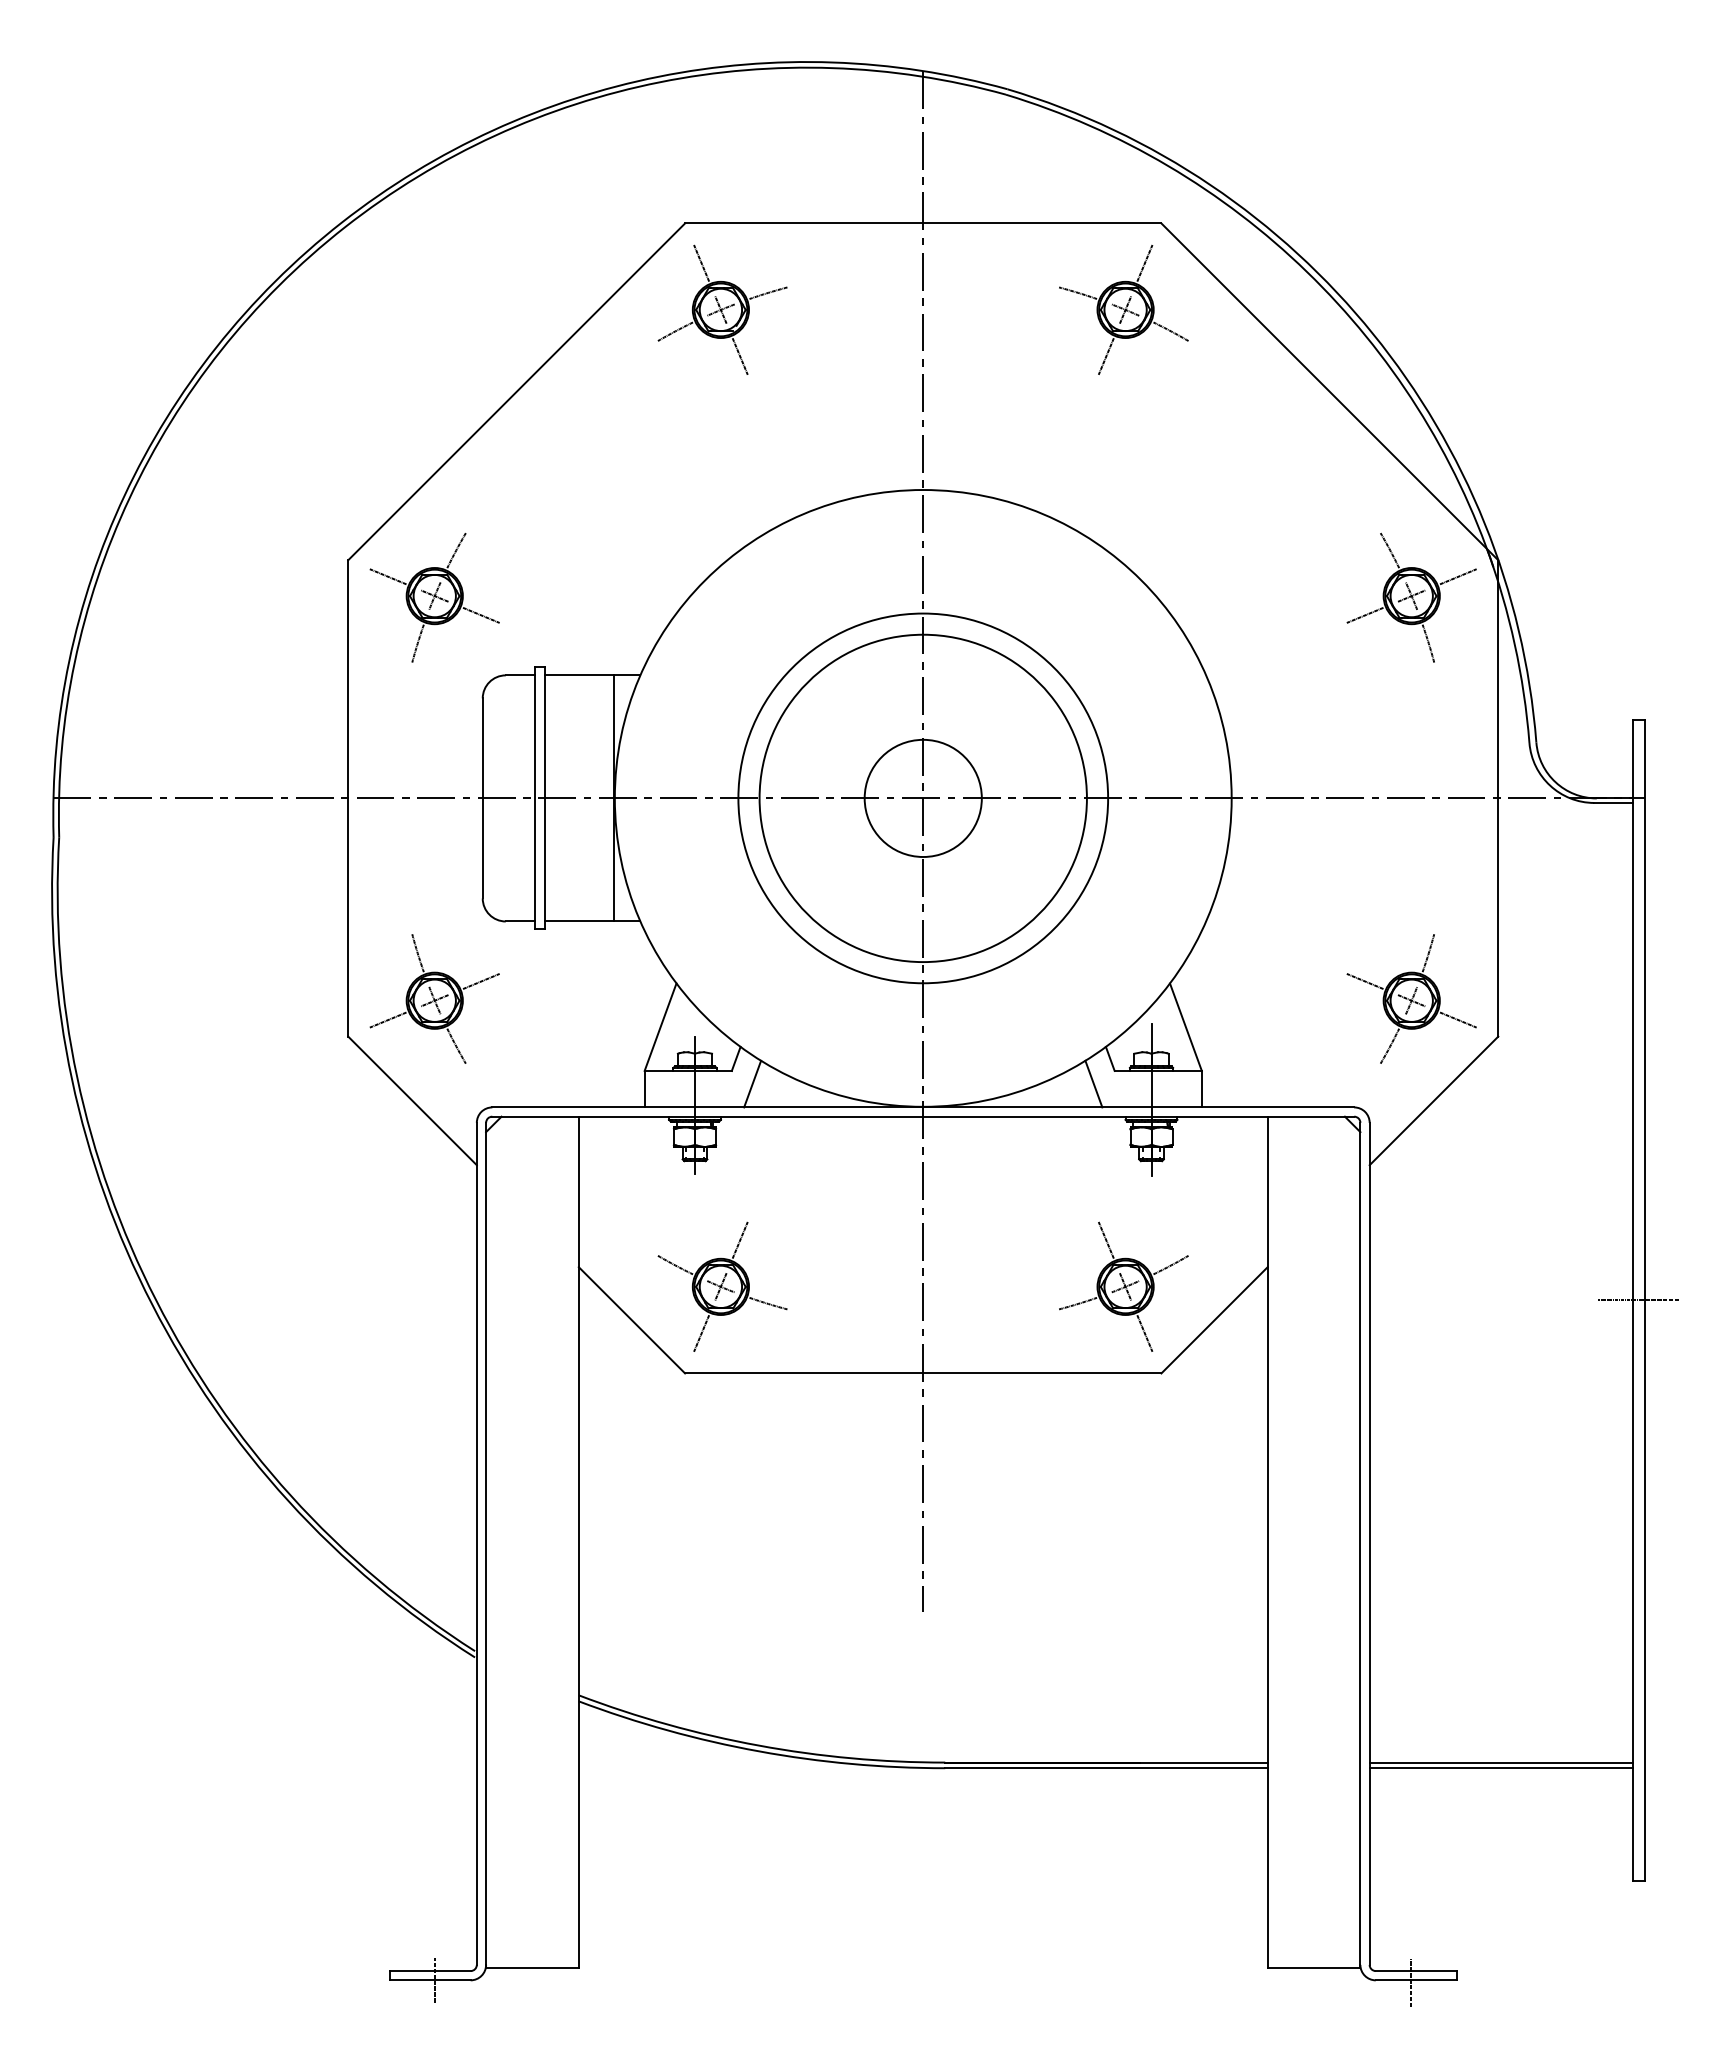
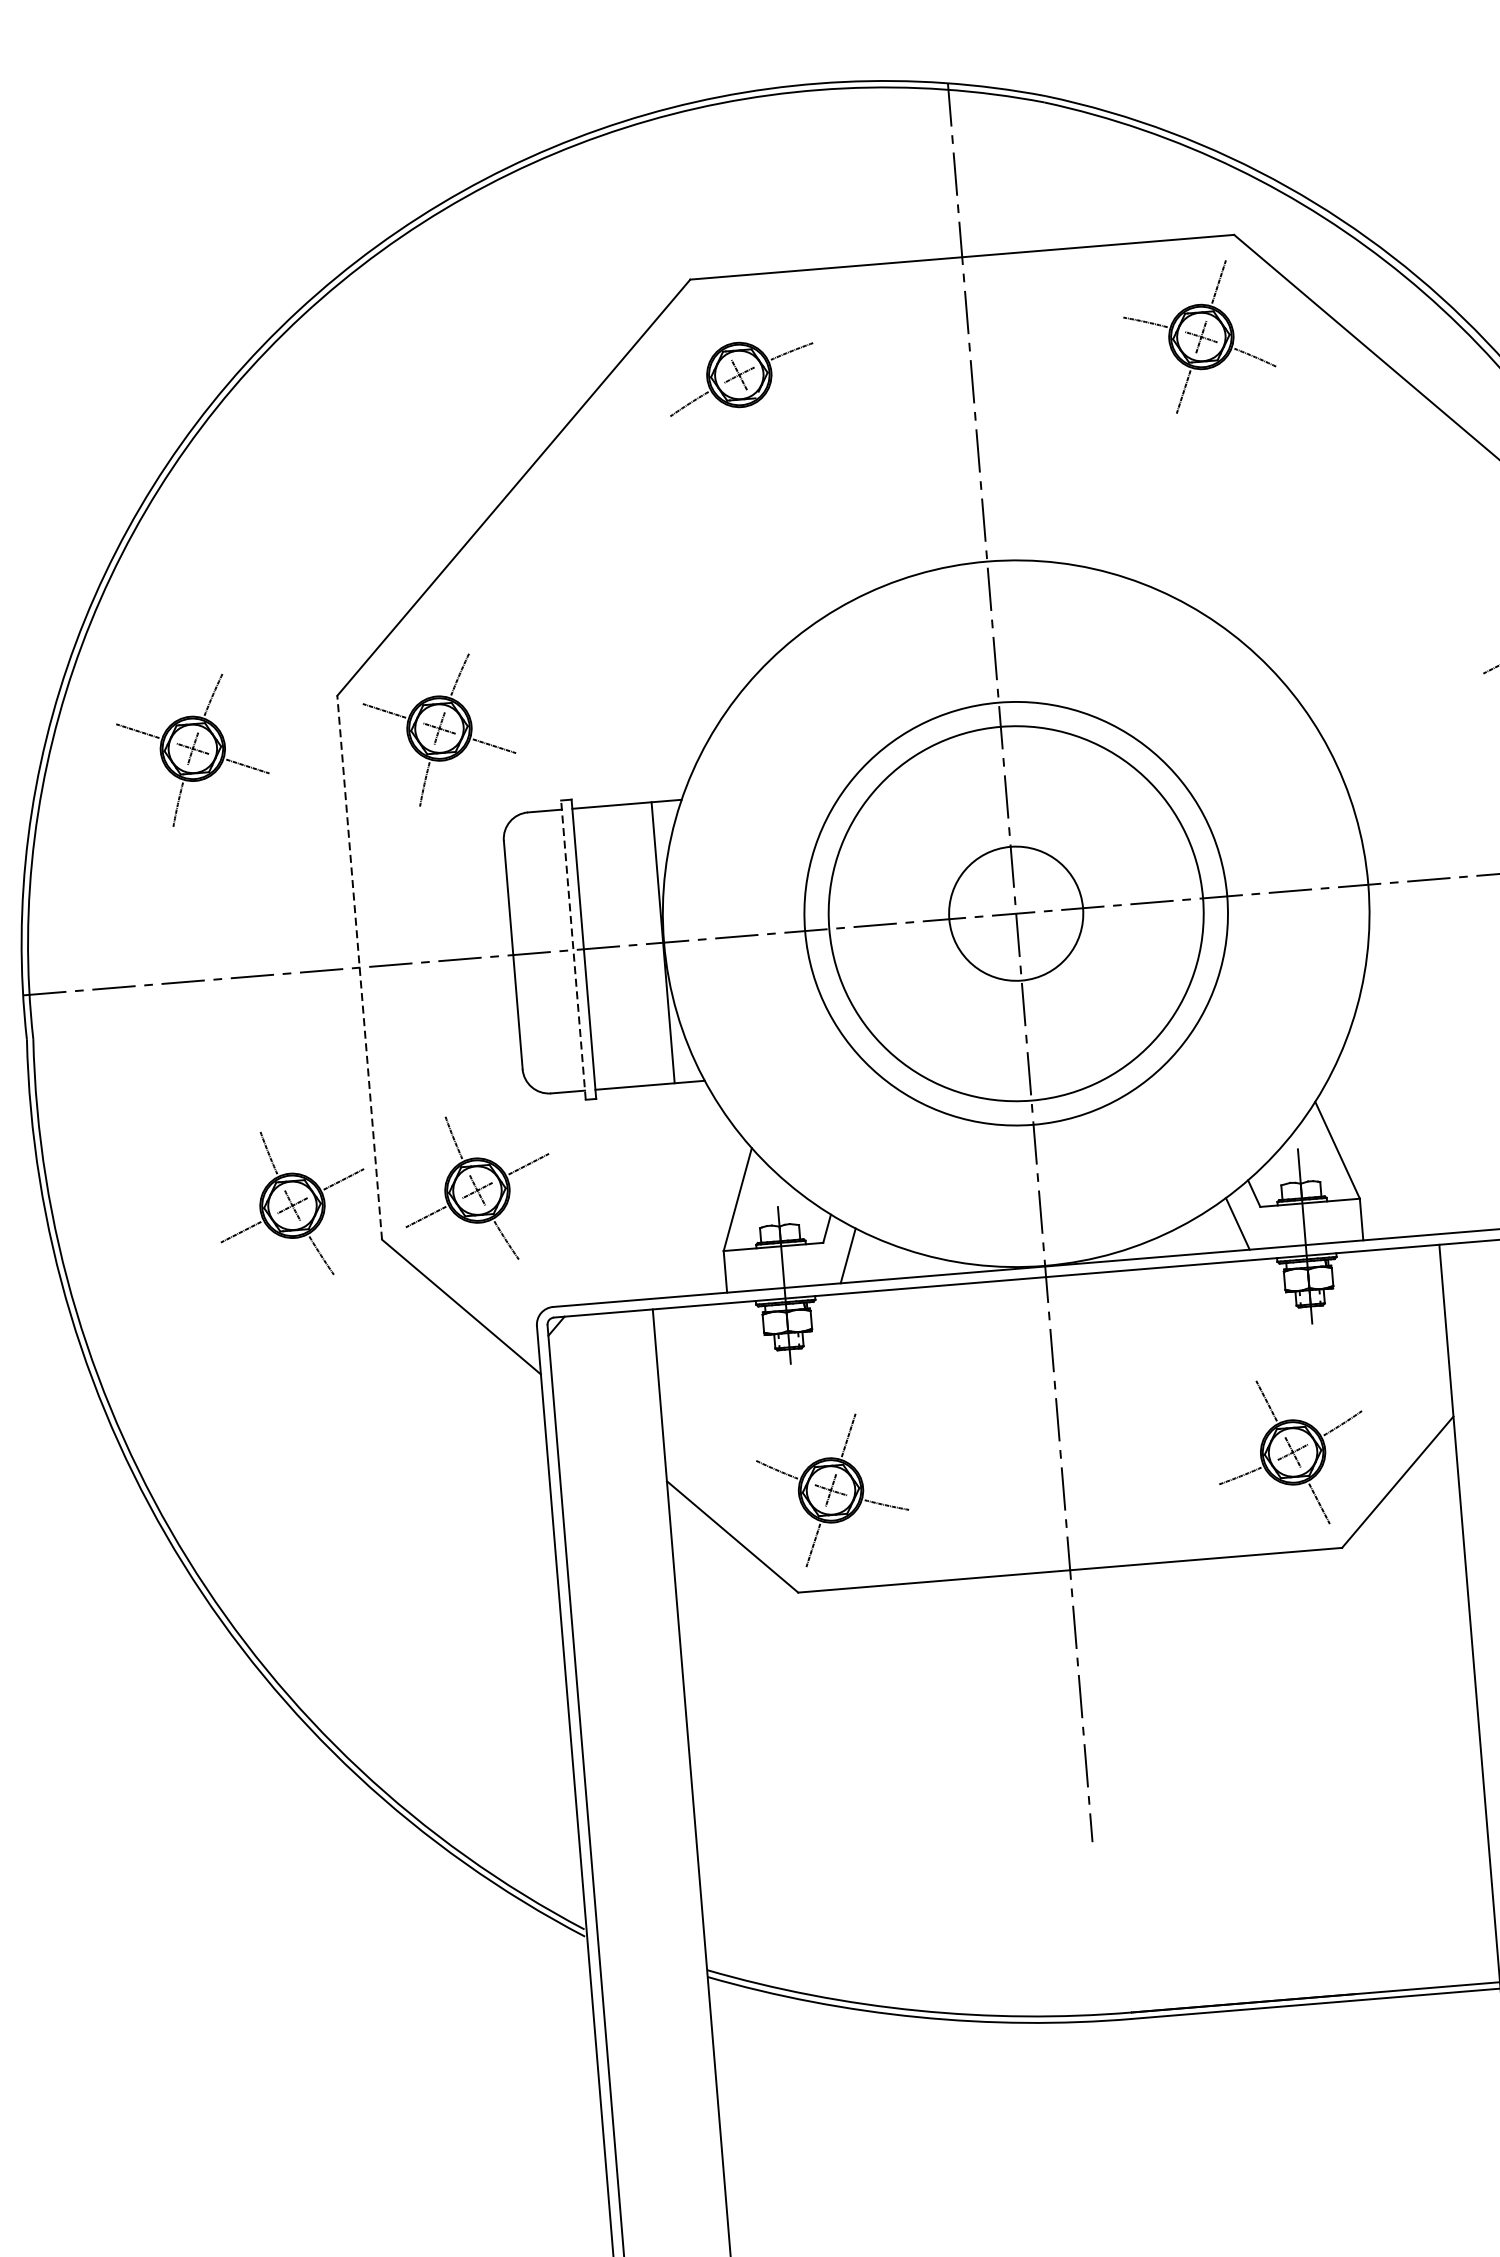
line: (701, 263) -> (712, 323), removed
line: (739, 356) -> (764, 426), removed
part: (218, 597) -> (192, 750), added
line: (348, 797) -> (359, 966), solid -> dashed
line: (535, 797) -> (573, 949), solid -> dashed
part: (272, 998) -> (291, 1203), added

